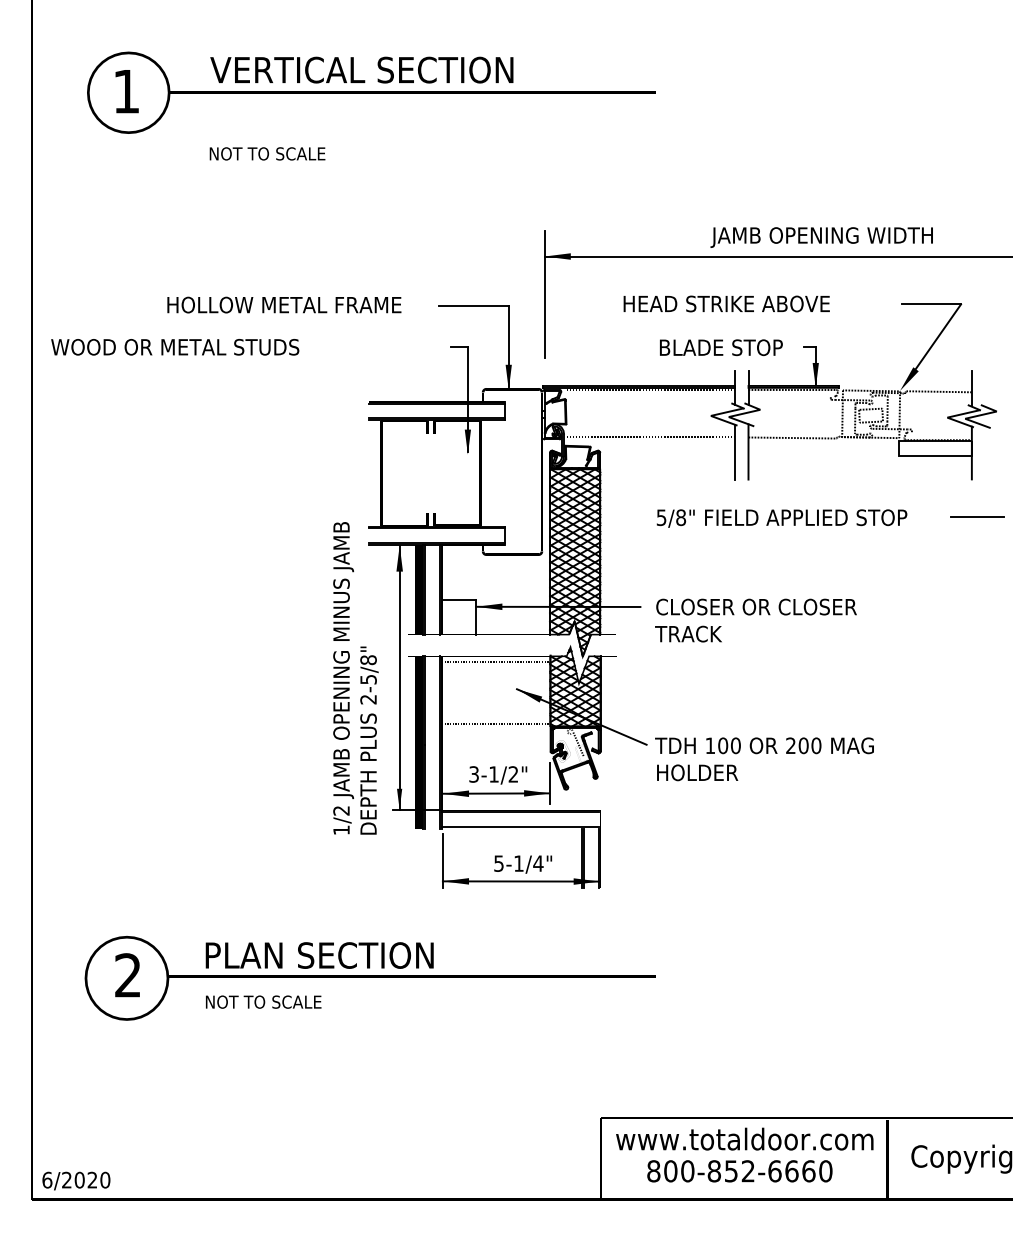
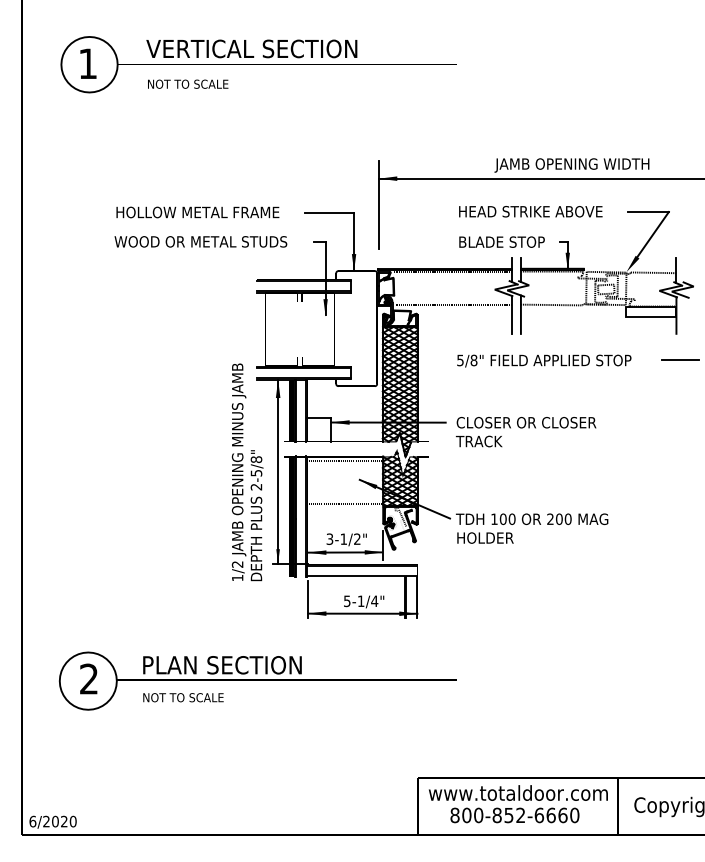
text: (268, 152) -> (188, 83), moved
text: (726, 303) -> (530, 211), moved
text: (174, 346) -> (200, 241), moved

